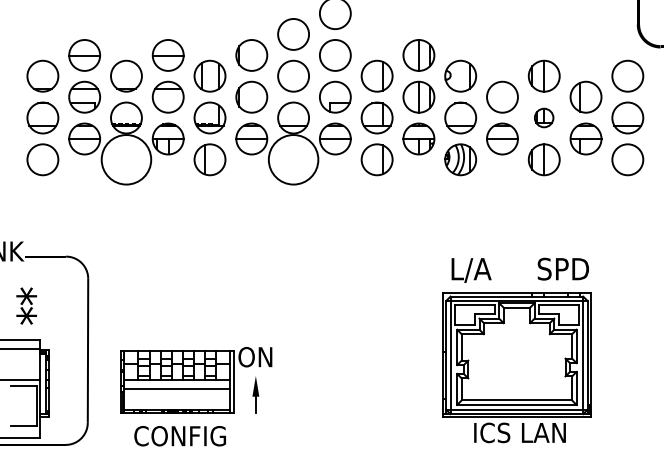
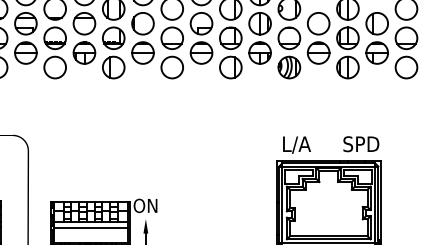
part: (543, 117) -> (347, 37), size x1.67
circle: (126, 159) -> (55, 67), size x0.62
circle: (293, 159) -> (172, 67), size x0.62

